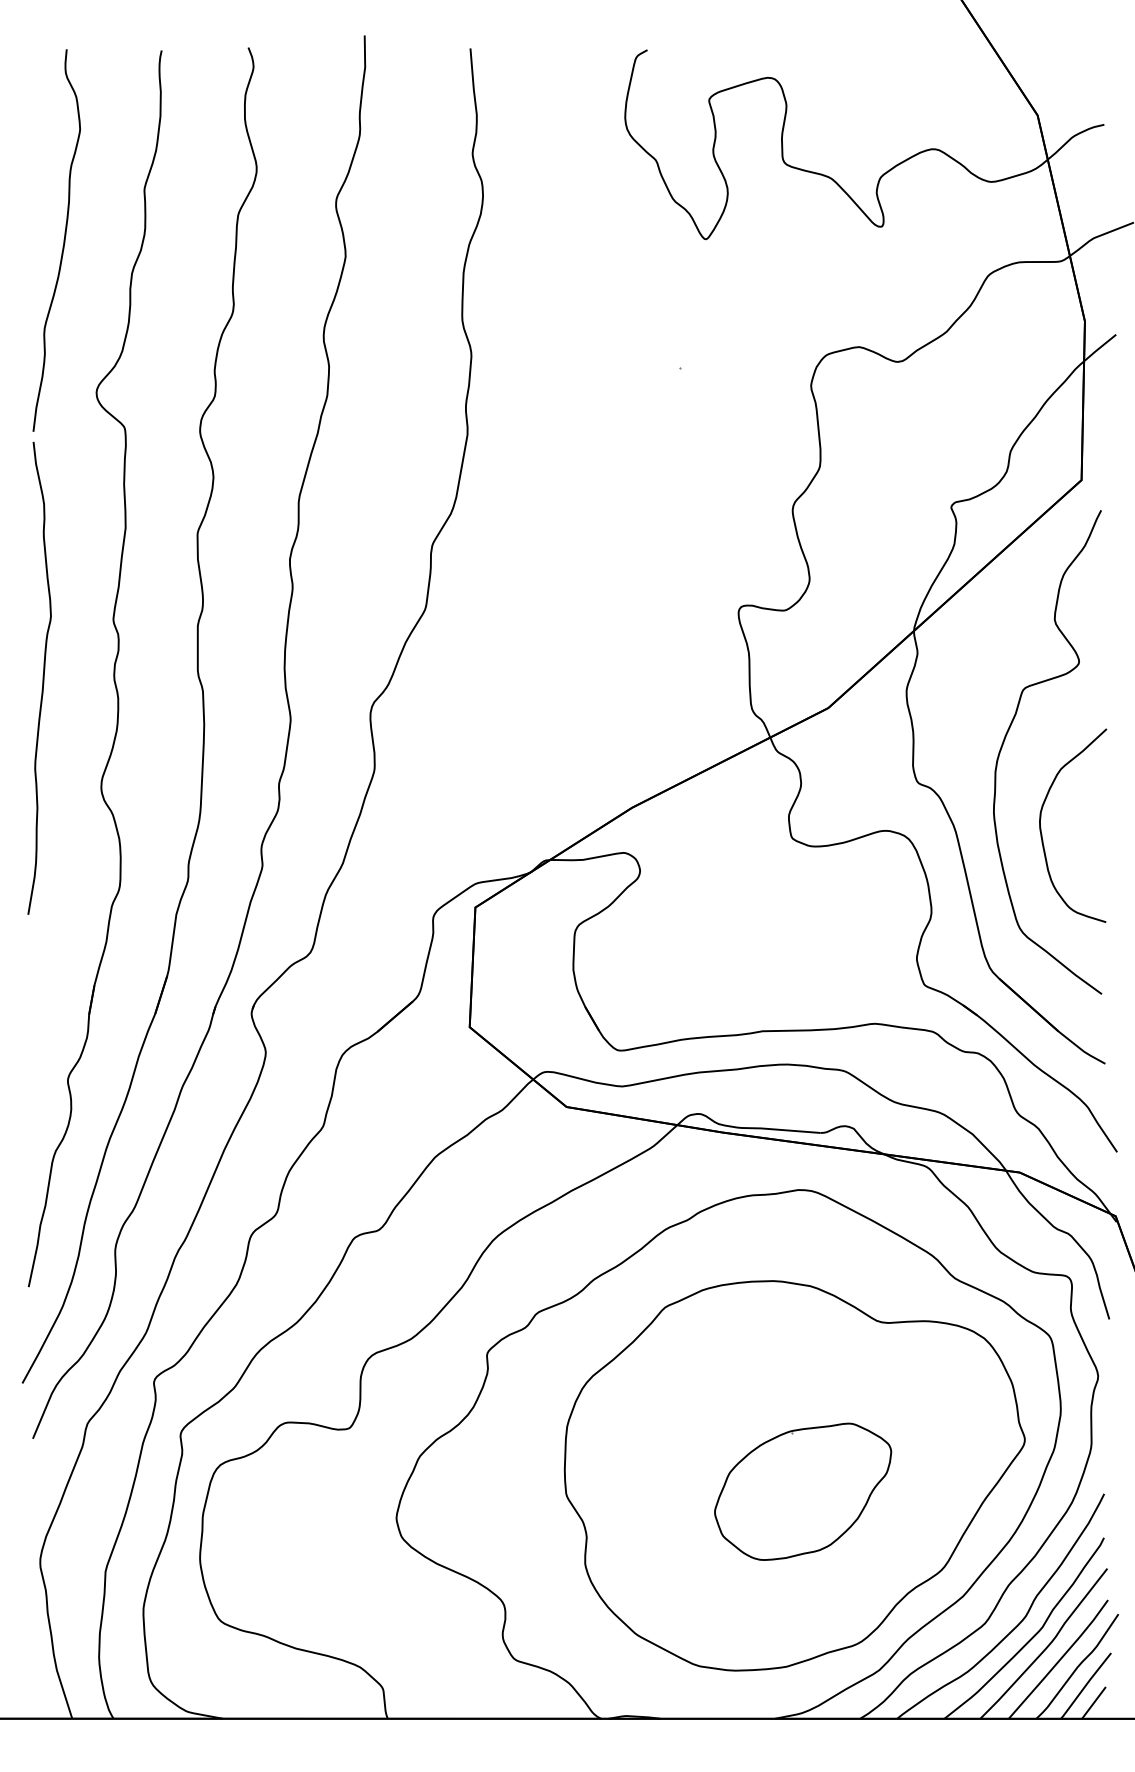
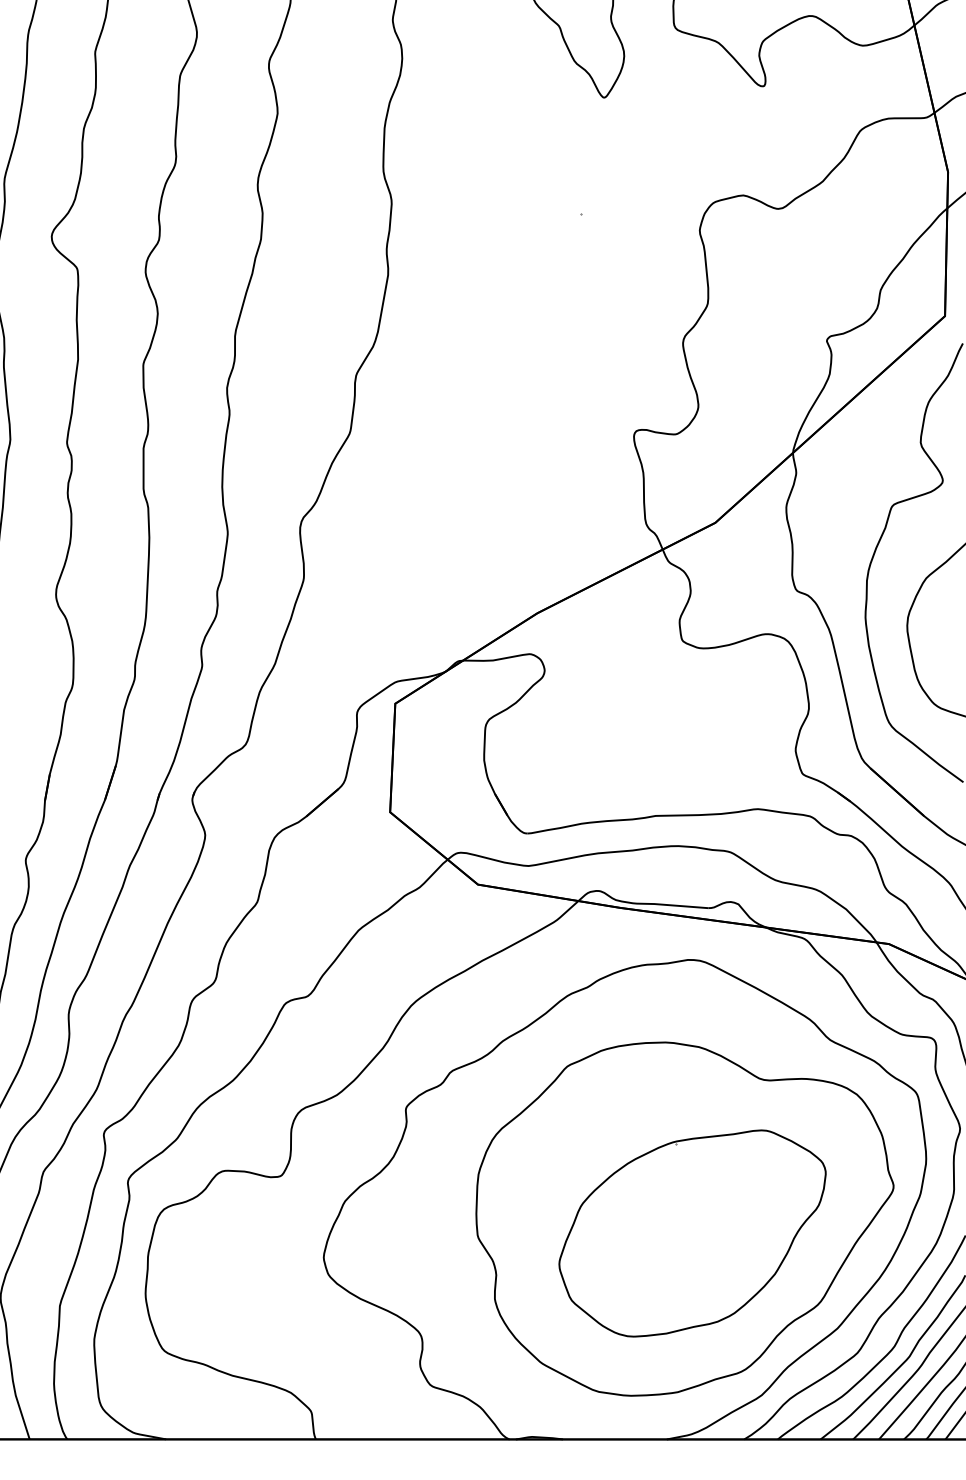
part: (802, 1491) -> (691, 1233), size x1.67

